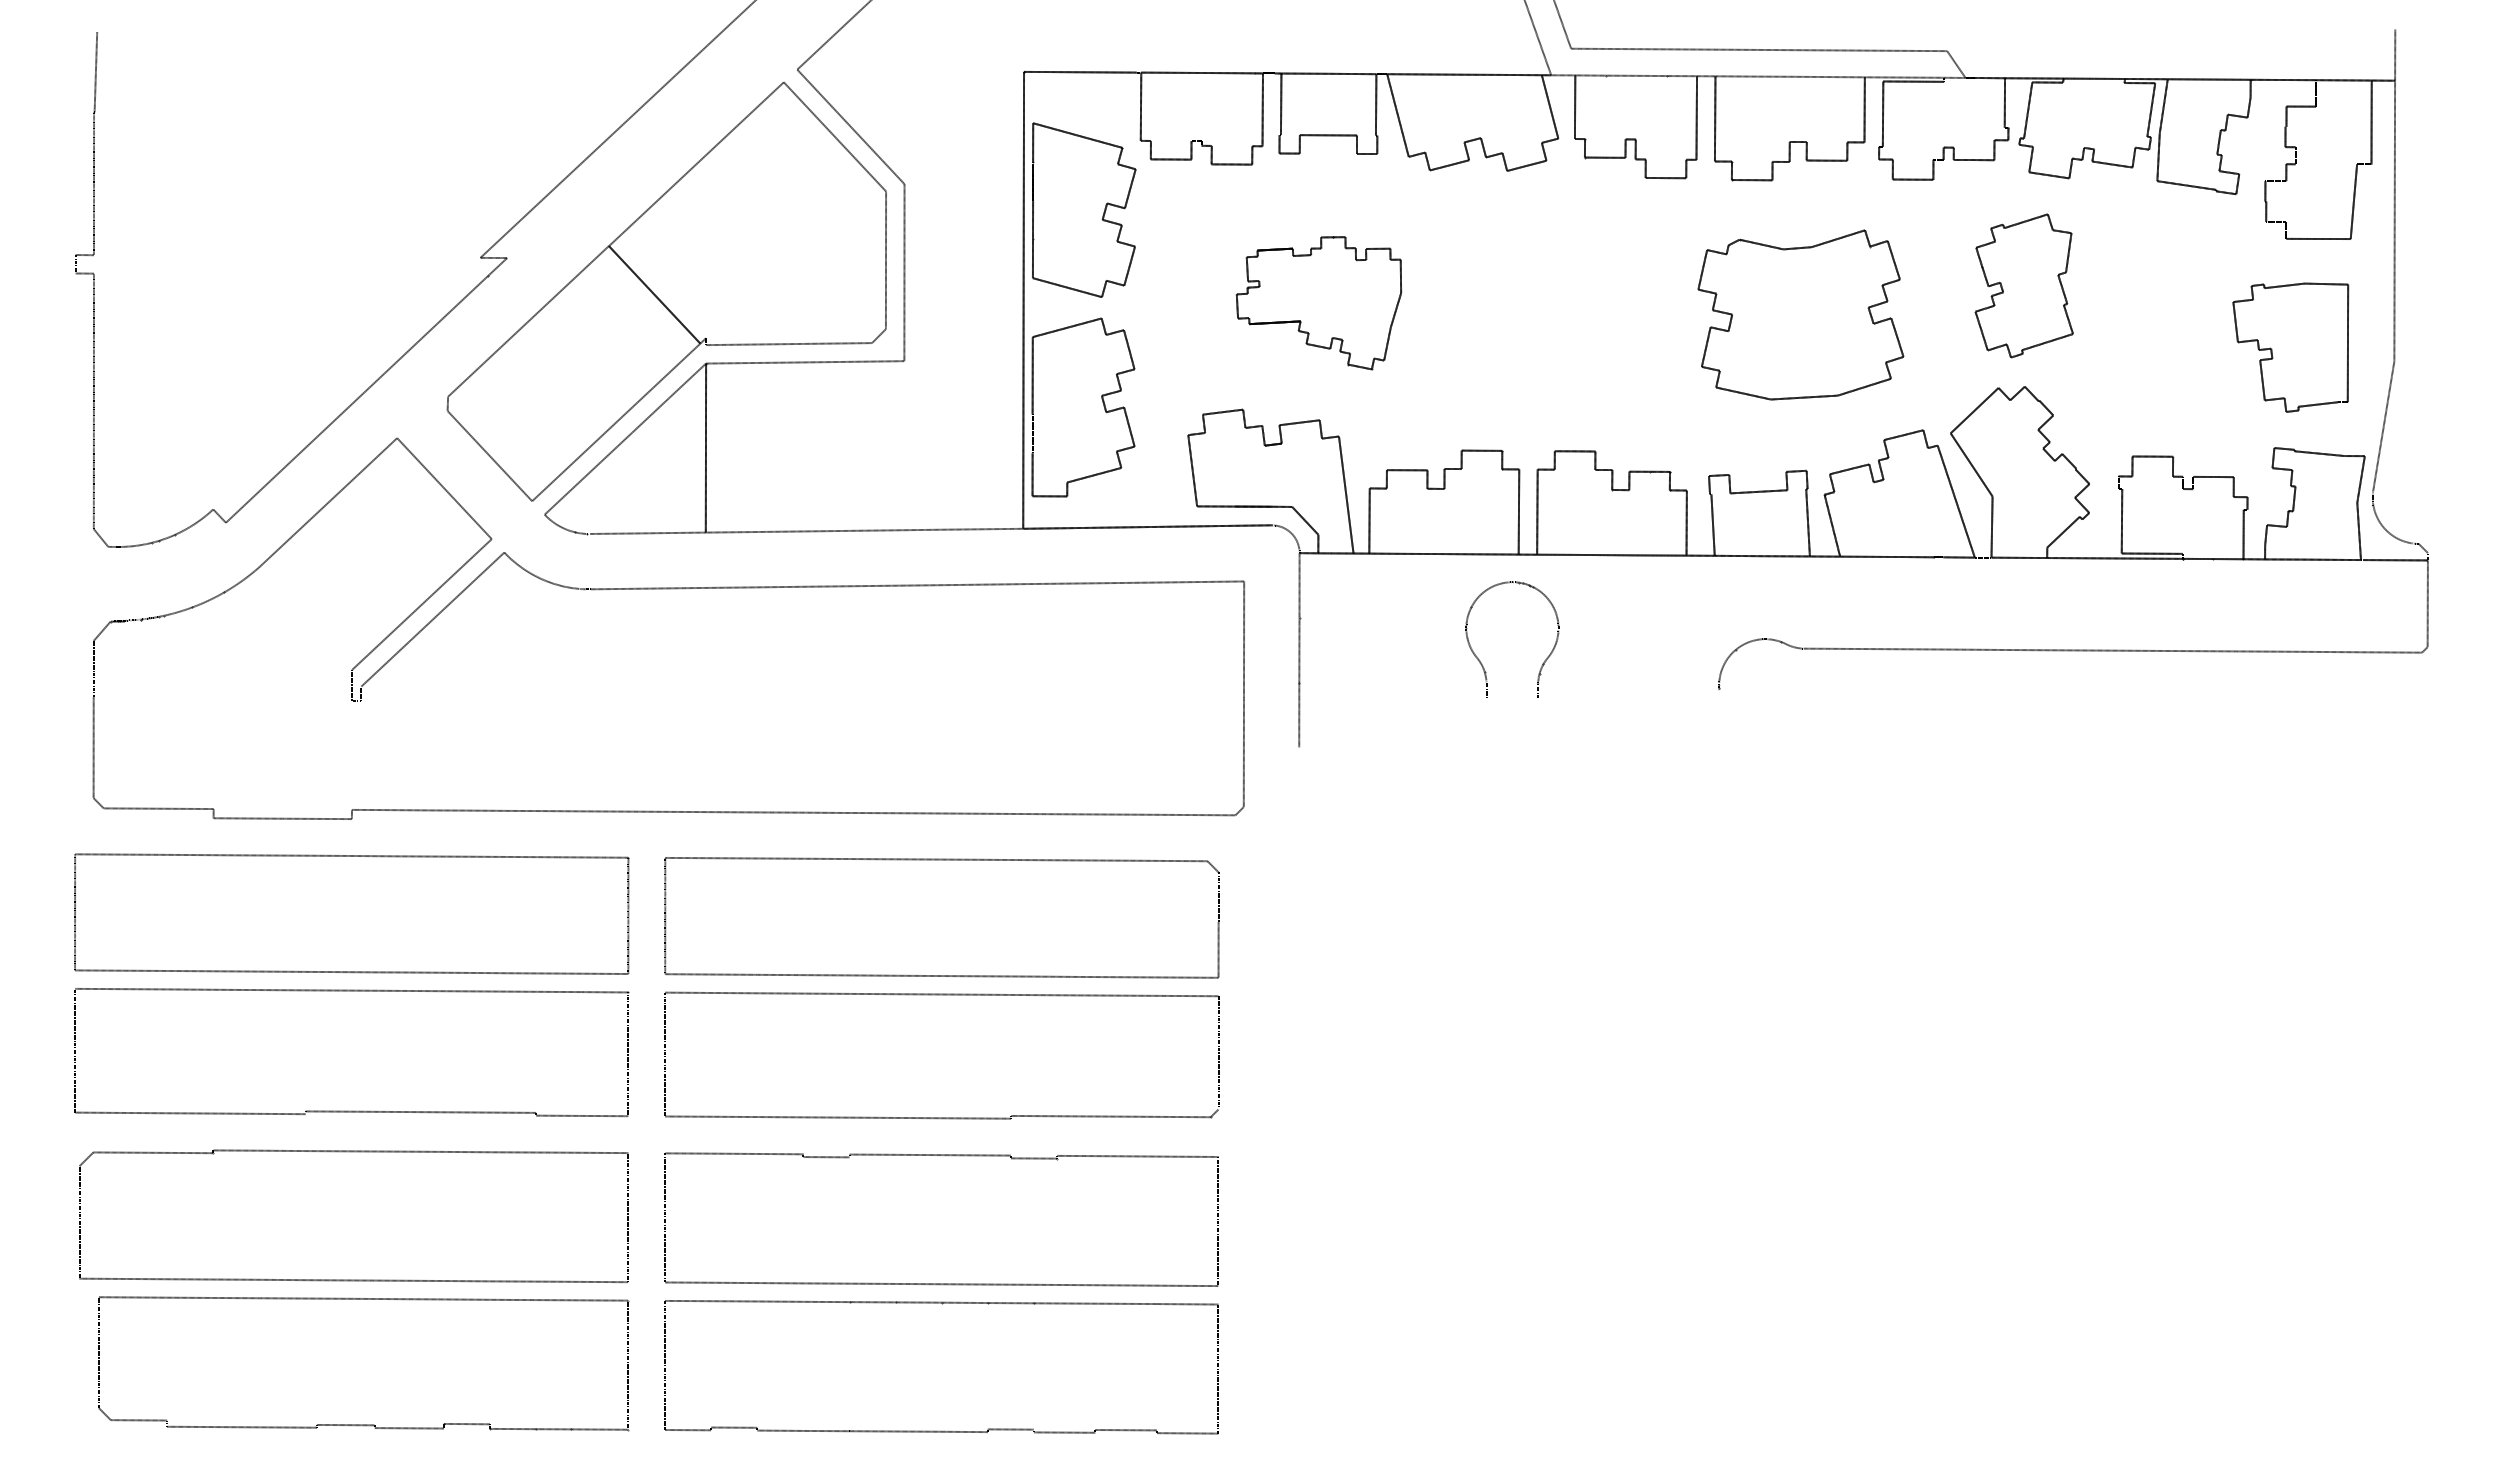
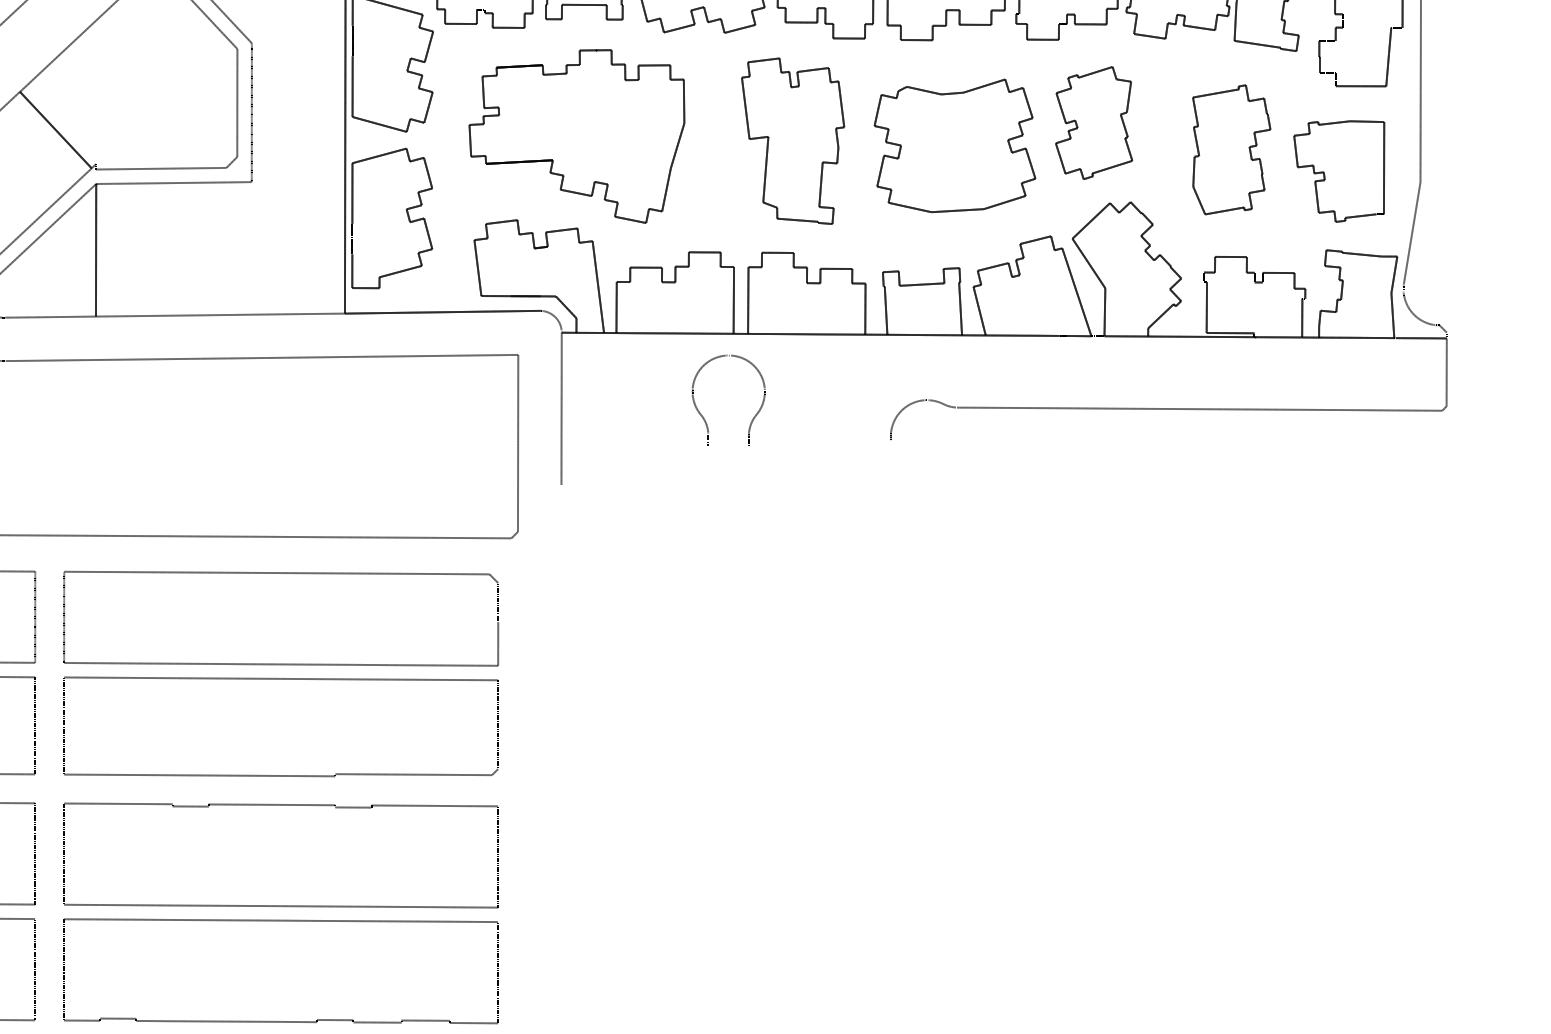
part: (2023, 285) -> (1093, 122), moved
part: (1318, 303) -> (576, 136), size x1.67
part: (1594, 308) -> (793, 140), added
part: (2153, 319) -> (1231, 149), added

